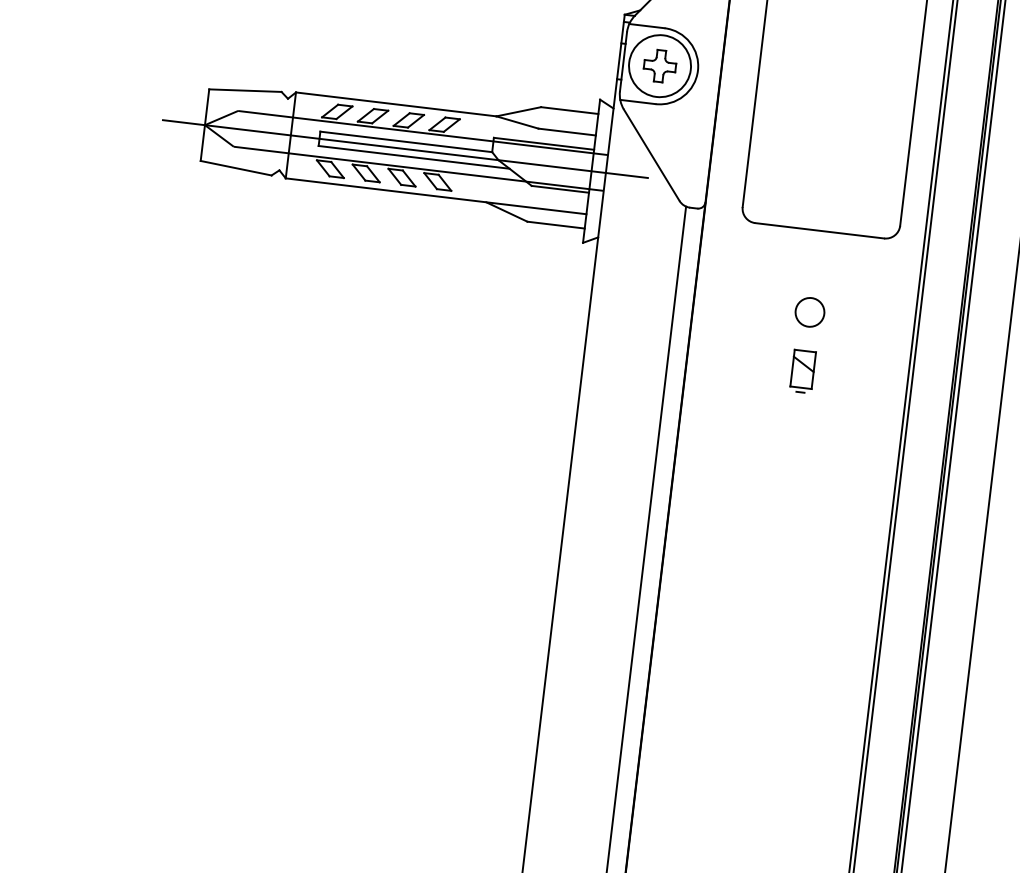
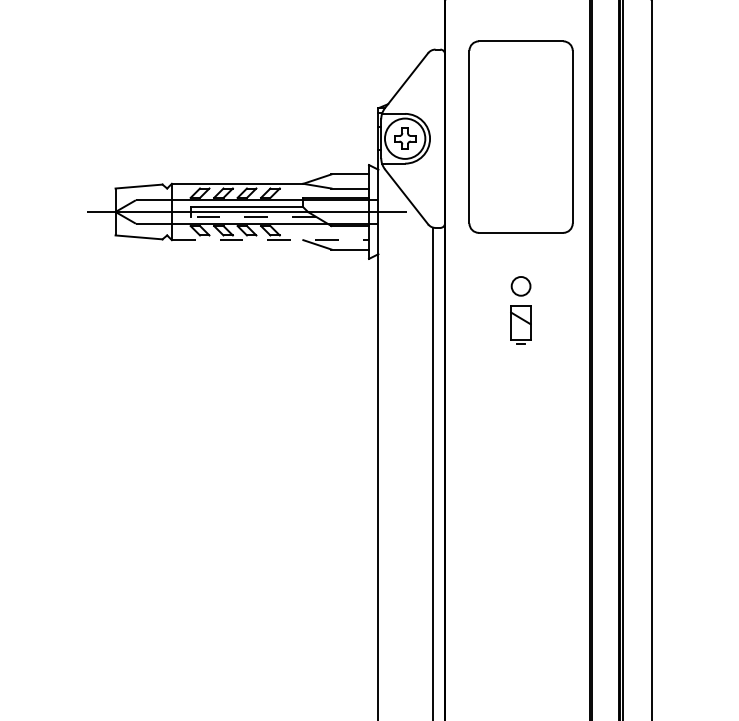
line: (414, 157) -> (253, 216), solid -> dashed
line: (436, 196) -> (270, 240), solid -> dashed
part: (803, 372) -> (521, 325), size x1.4

